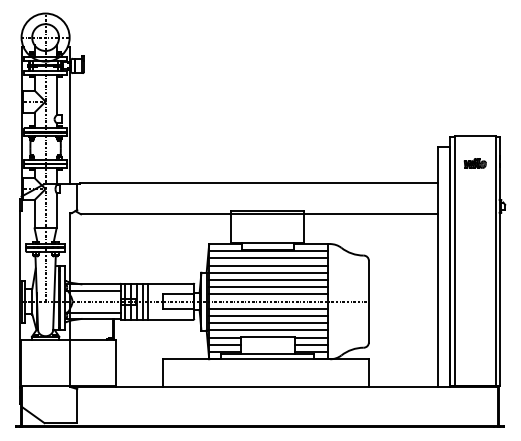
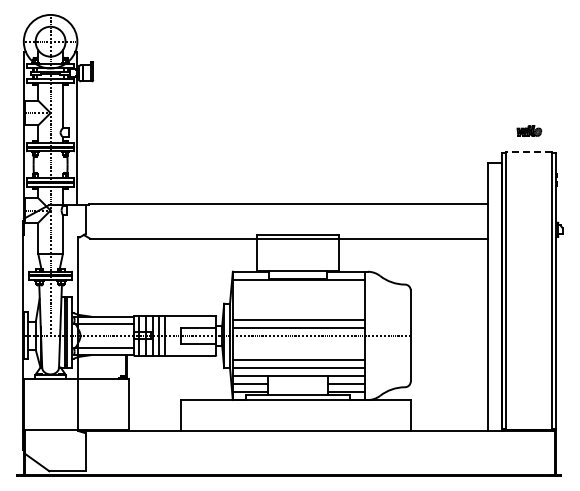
line: (475, 136) -> (529, 151), solid -> dashed
part: (475, 163) -> (529, 130), moved
line: (268, 258) -> (298, 287), removed
line: (268, 265) -> (298, 295), removed
line: (268, 272) -> (298, 303), removed
line: (268, 279) -> (298, 311), removed
line: (268, 308) -> (298, 343), removed
line: (268, 315) -> (298, 351), removed

